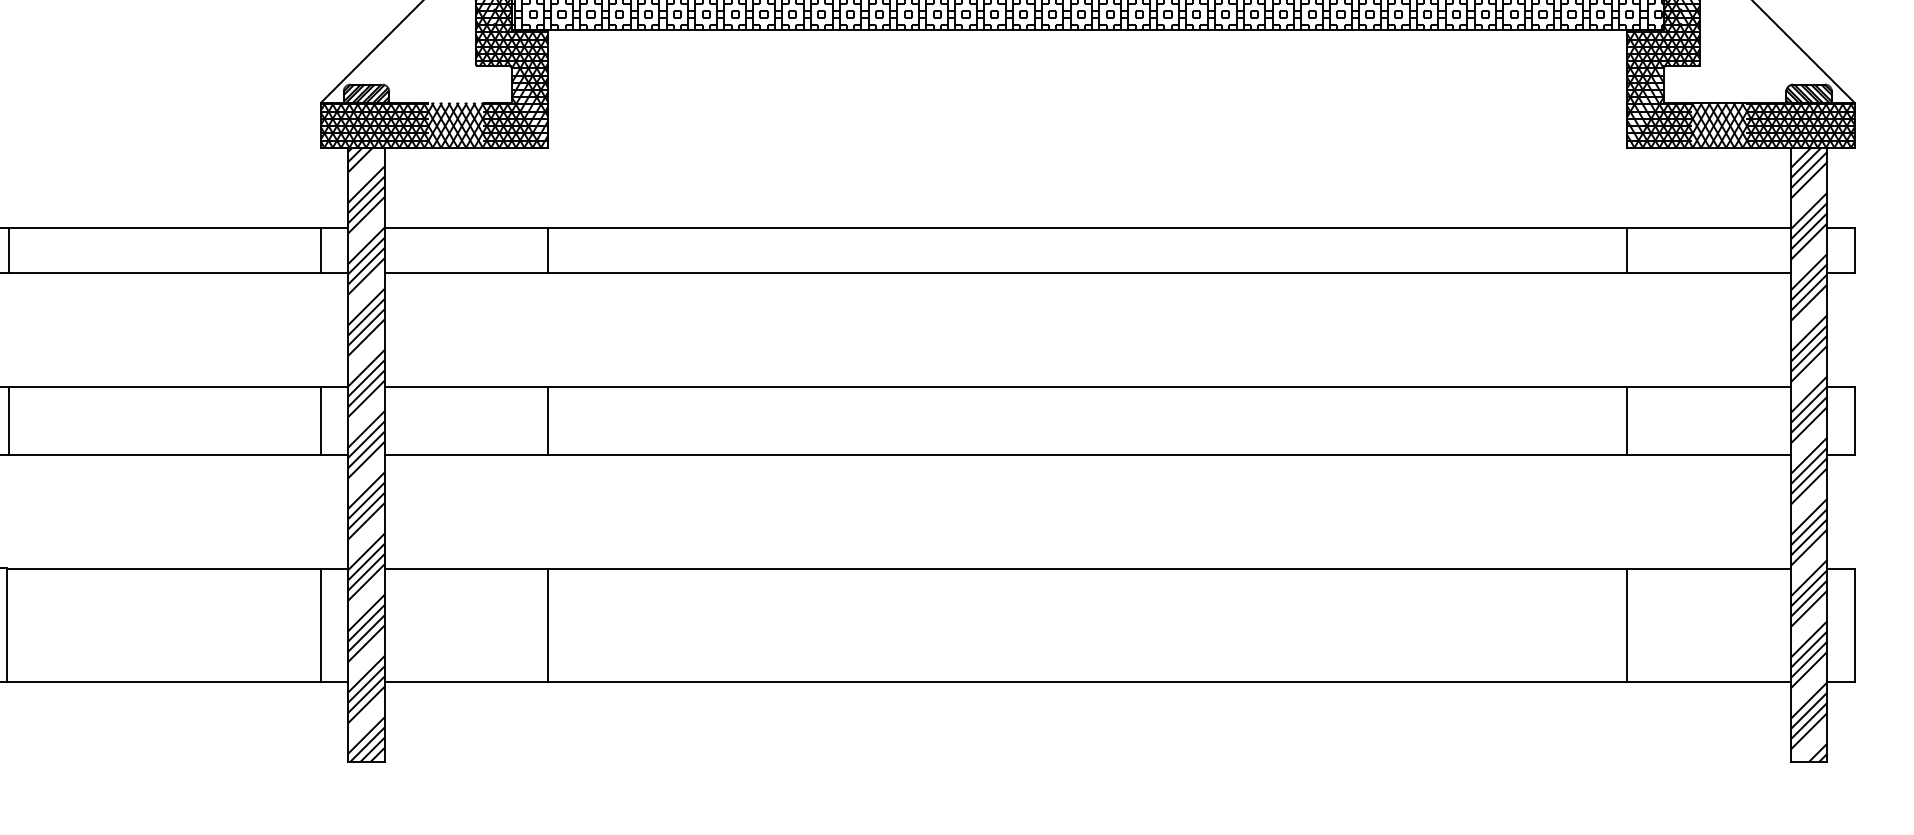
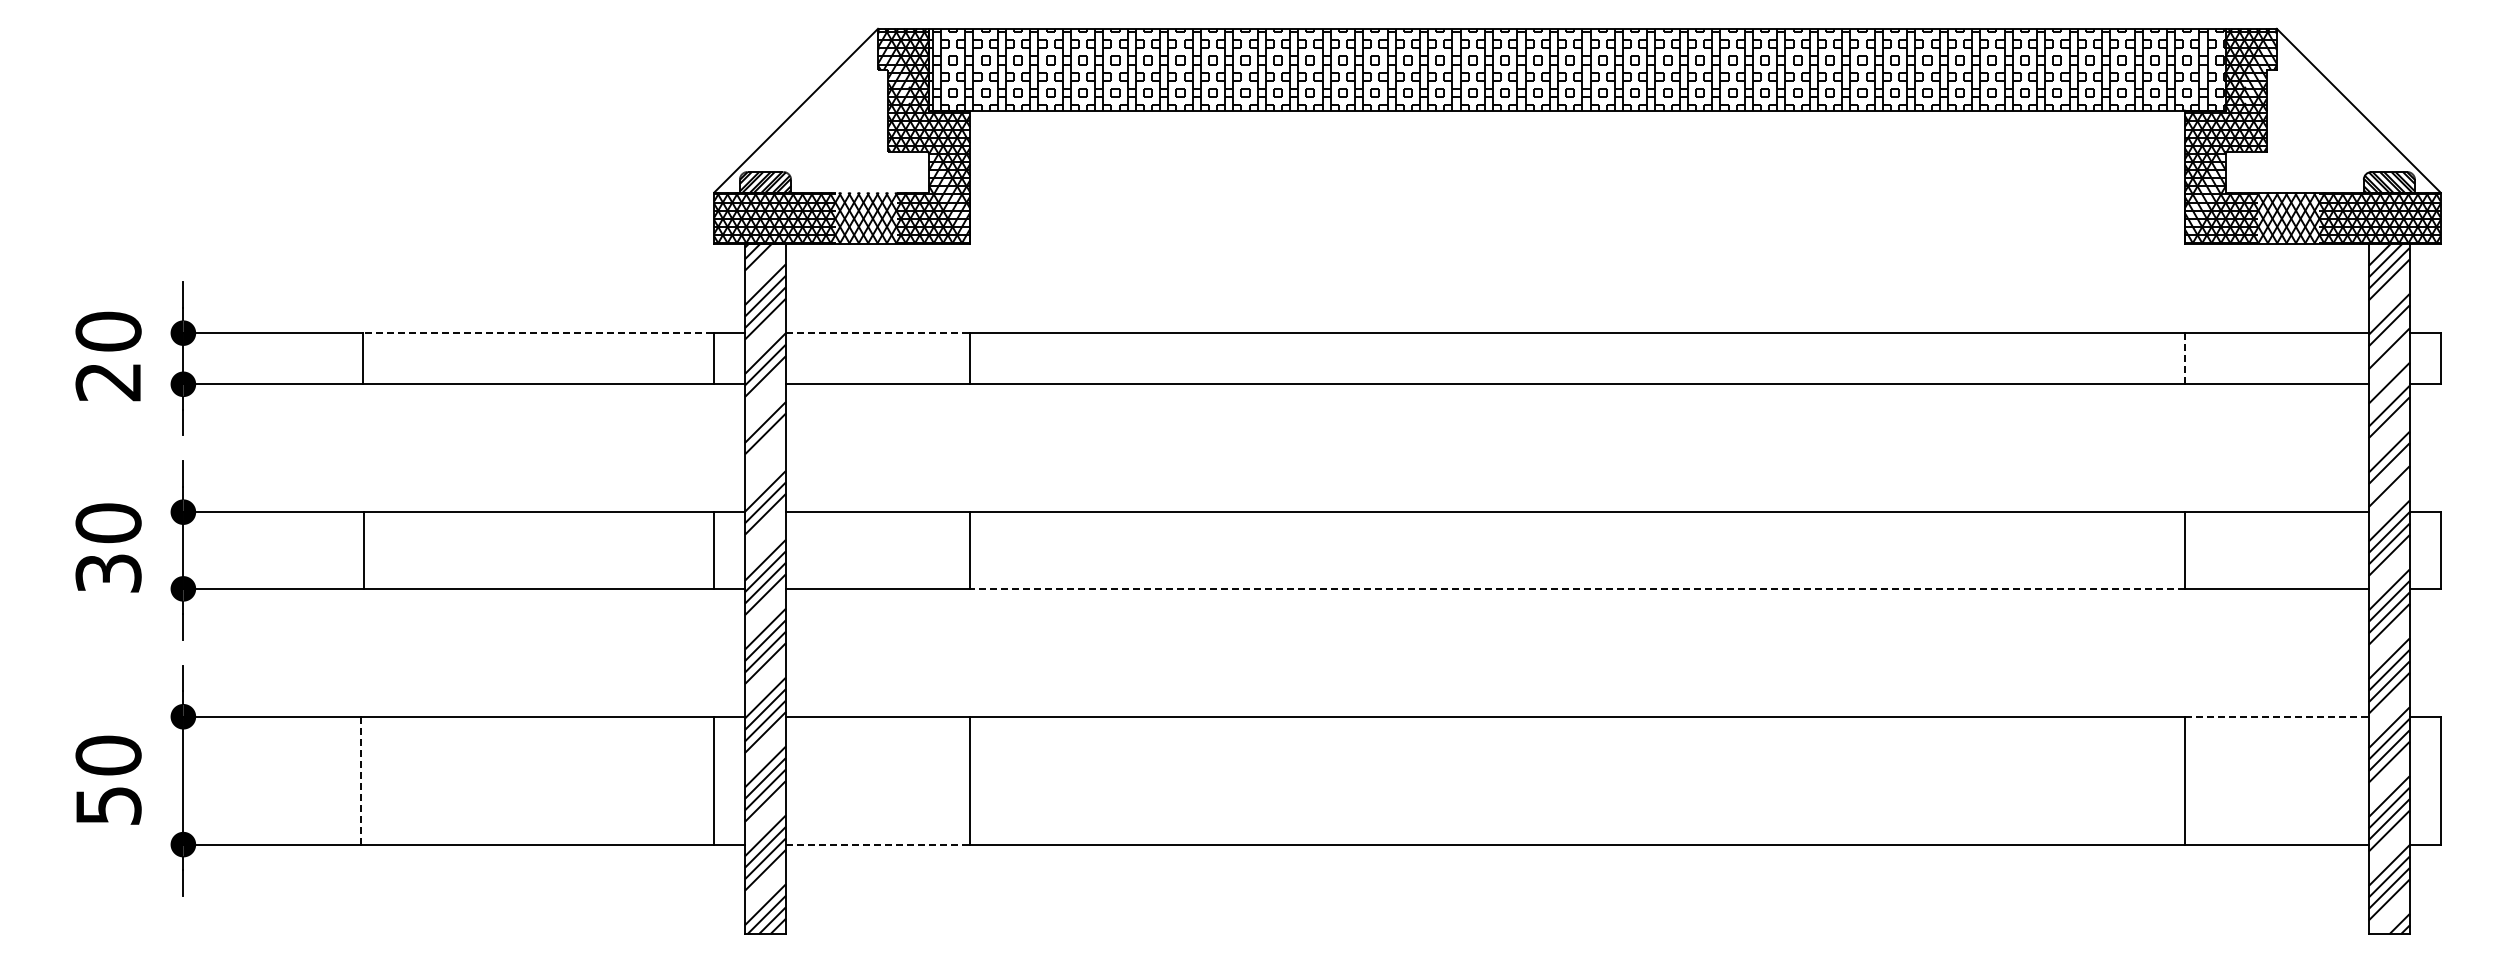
line: (163, 228) -> (537, 333), solid -> dashed
line: (466, 228) -> (878, 333), solid -> dashed
line: (1808, 230) -> (2388, 336), removed
line: (1627, 250) -> (2184, 358), solid -> dashed
line: (366, 275) -> (765, 387), removed
line: (1808, 282) -> (2388, 394), removed
line: (366, 326) -> (765, 444), removed
line: (366, 337) -> (765, 456), removed
line: (1808, 353) -> (2388, 474), removed
line: (366, 398) -> (765, 525), removed
line: (1086, 454) -> (1576, 588), solid -> dashed
line: (1709, 568) -> (2277, 716), solid -> dashed
line: (6, 625) -> (360, 780), solid -> dashed
line: (466, 681) -> (878, 844), solid -> dashed

